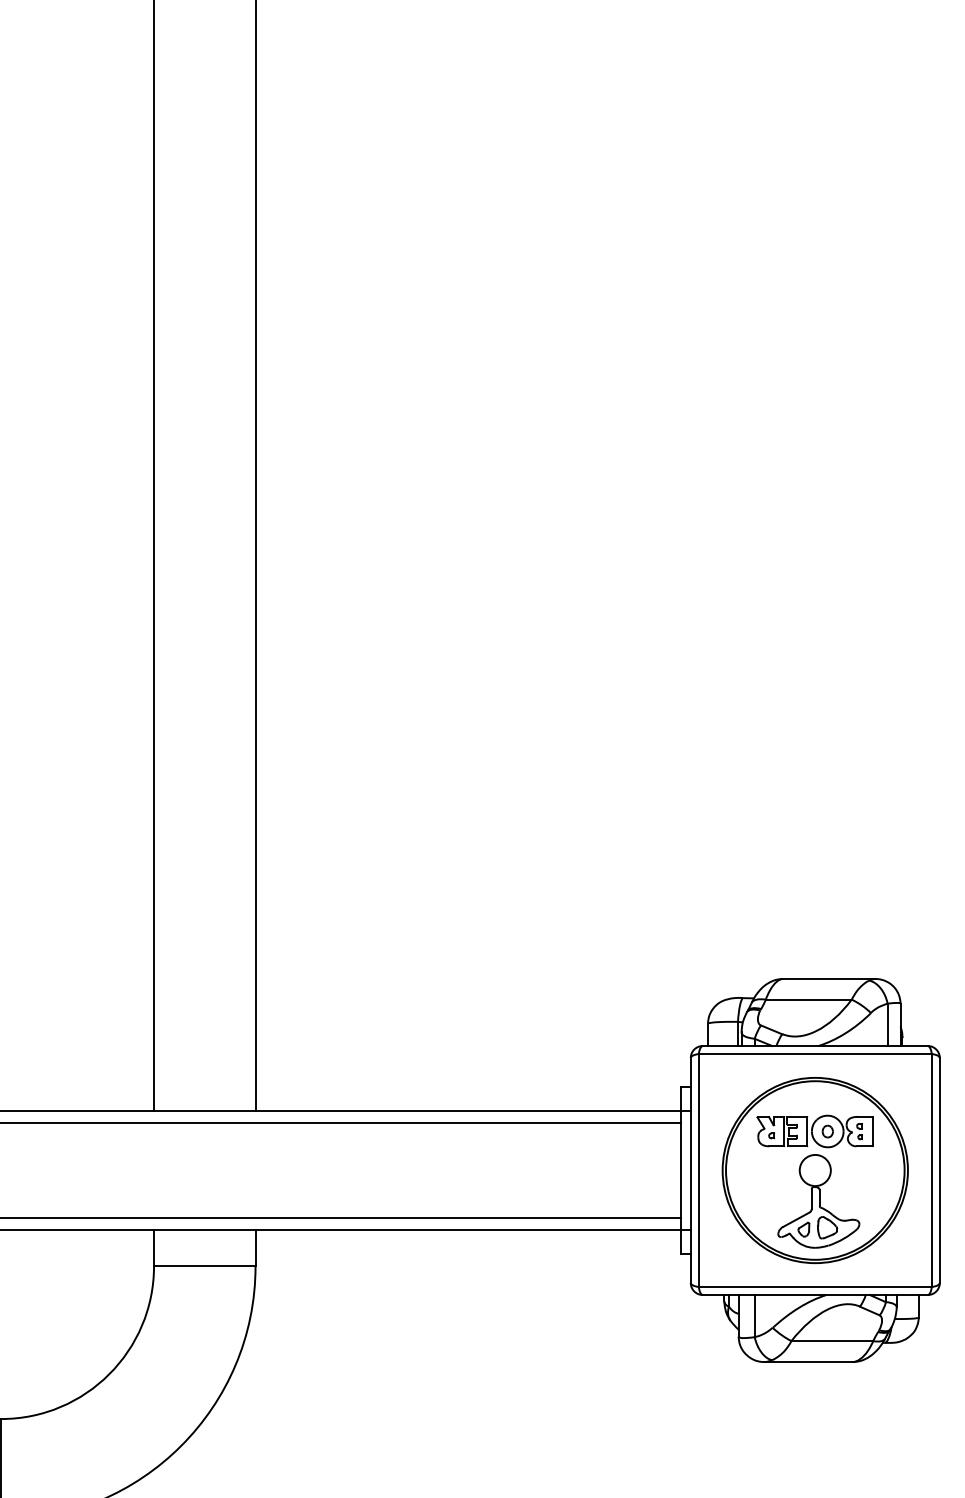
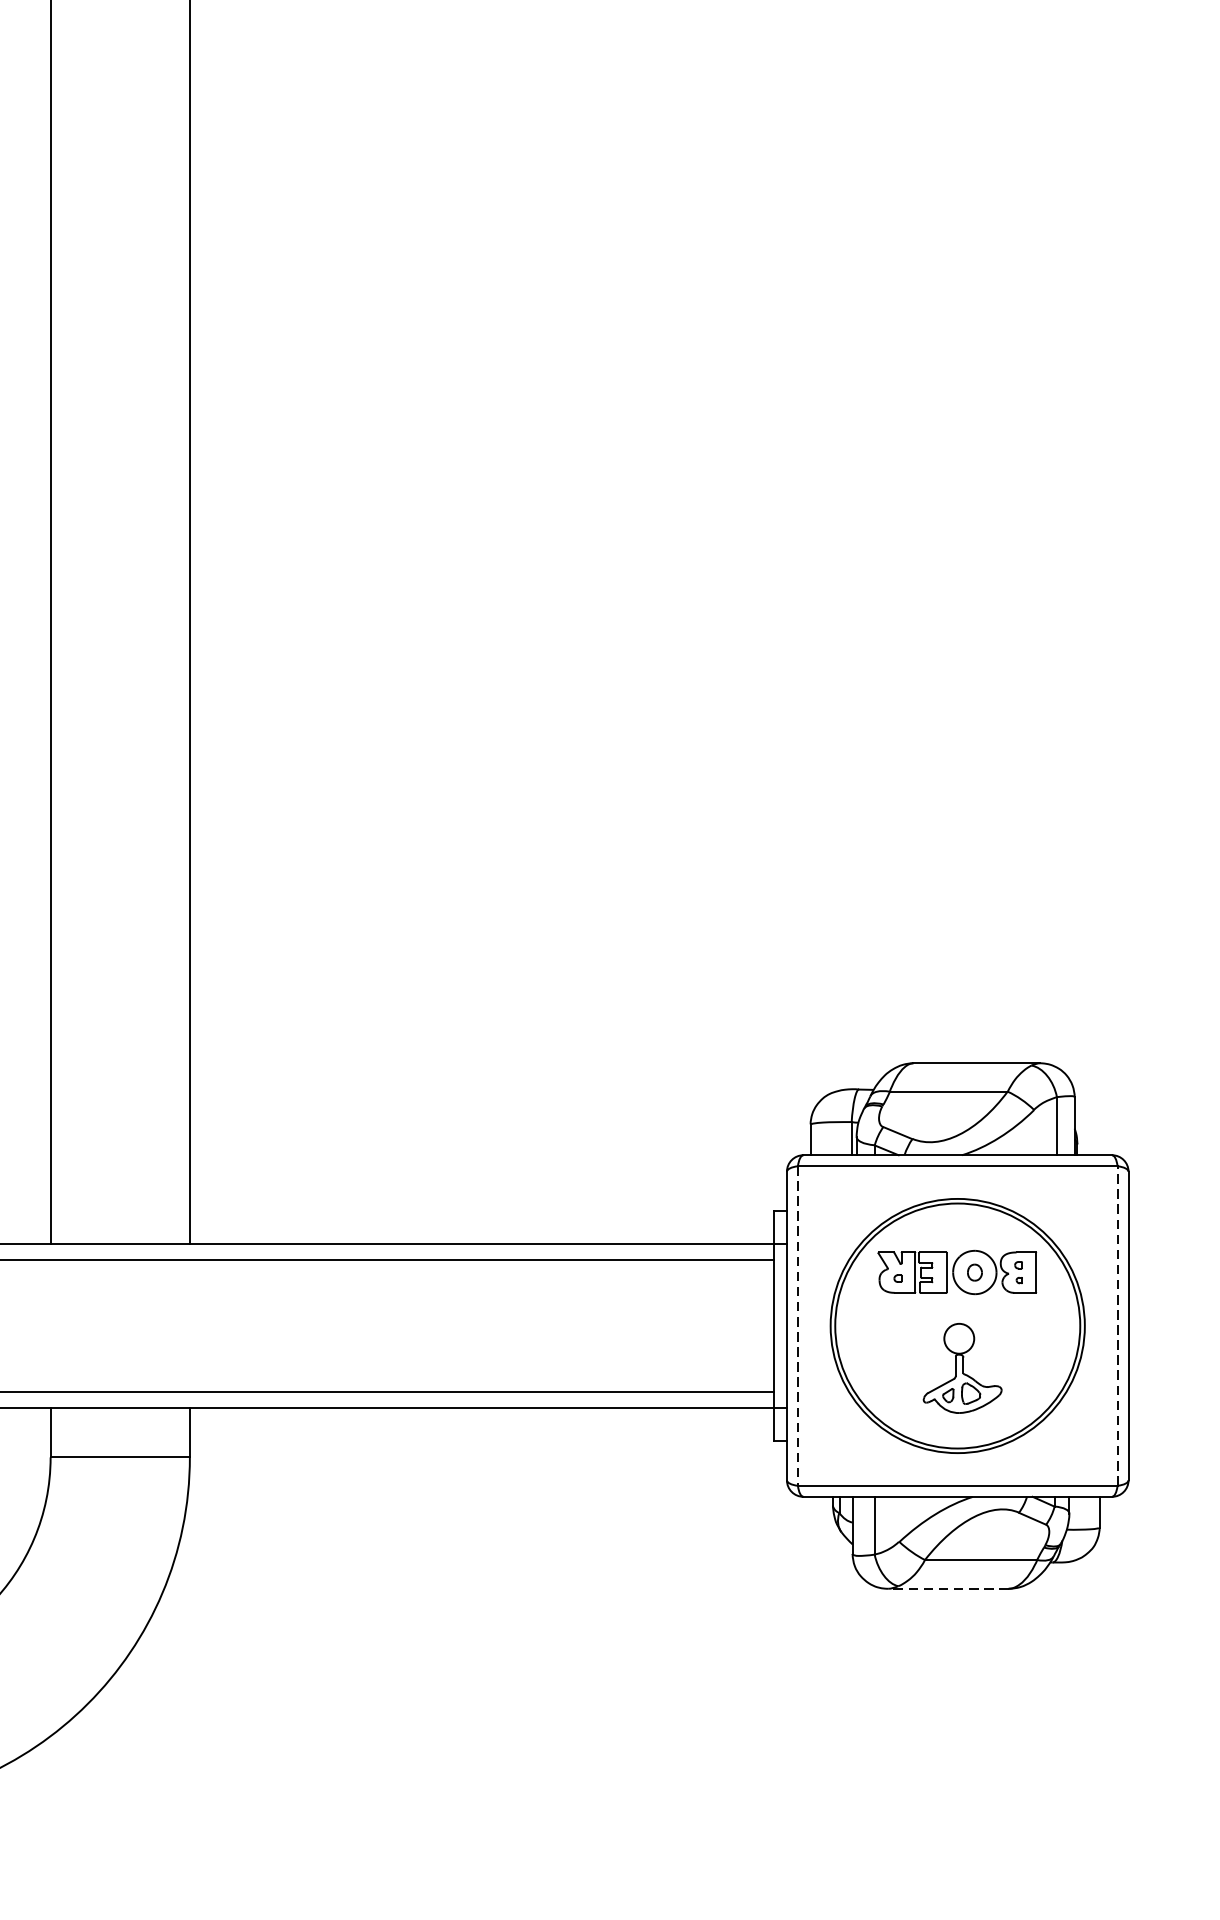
line: (931, 1169) -> (1117, 1324), solid -> dashed
line: (698, 1170) -> (797, 1326), solid -> dashed
part: (818, 1201) -> (962, 1368), size x0.7
line: (808, 1362) -> (948, 1589), solid -> dashed

